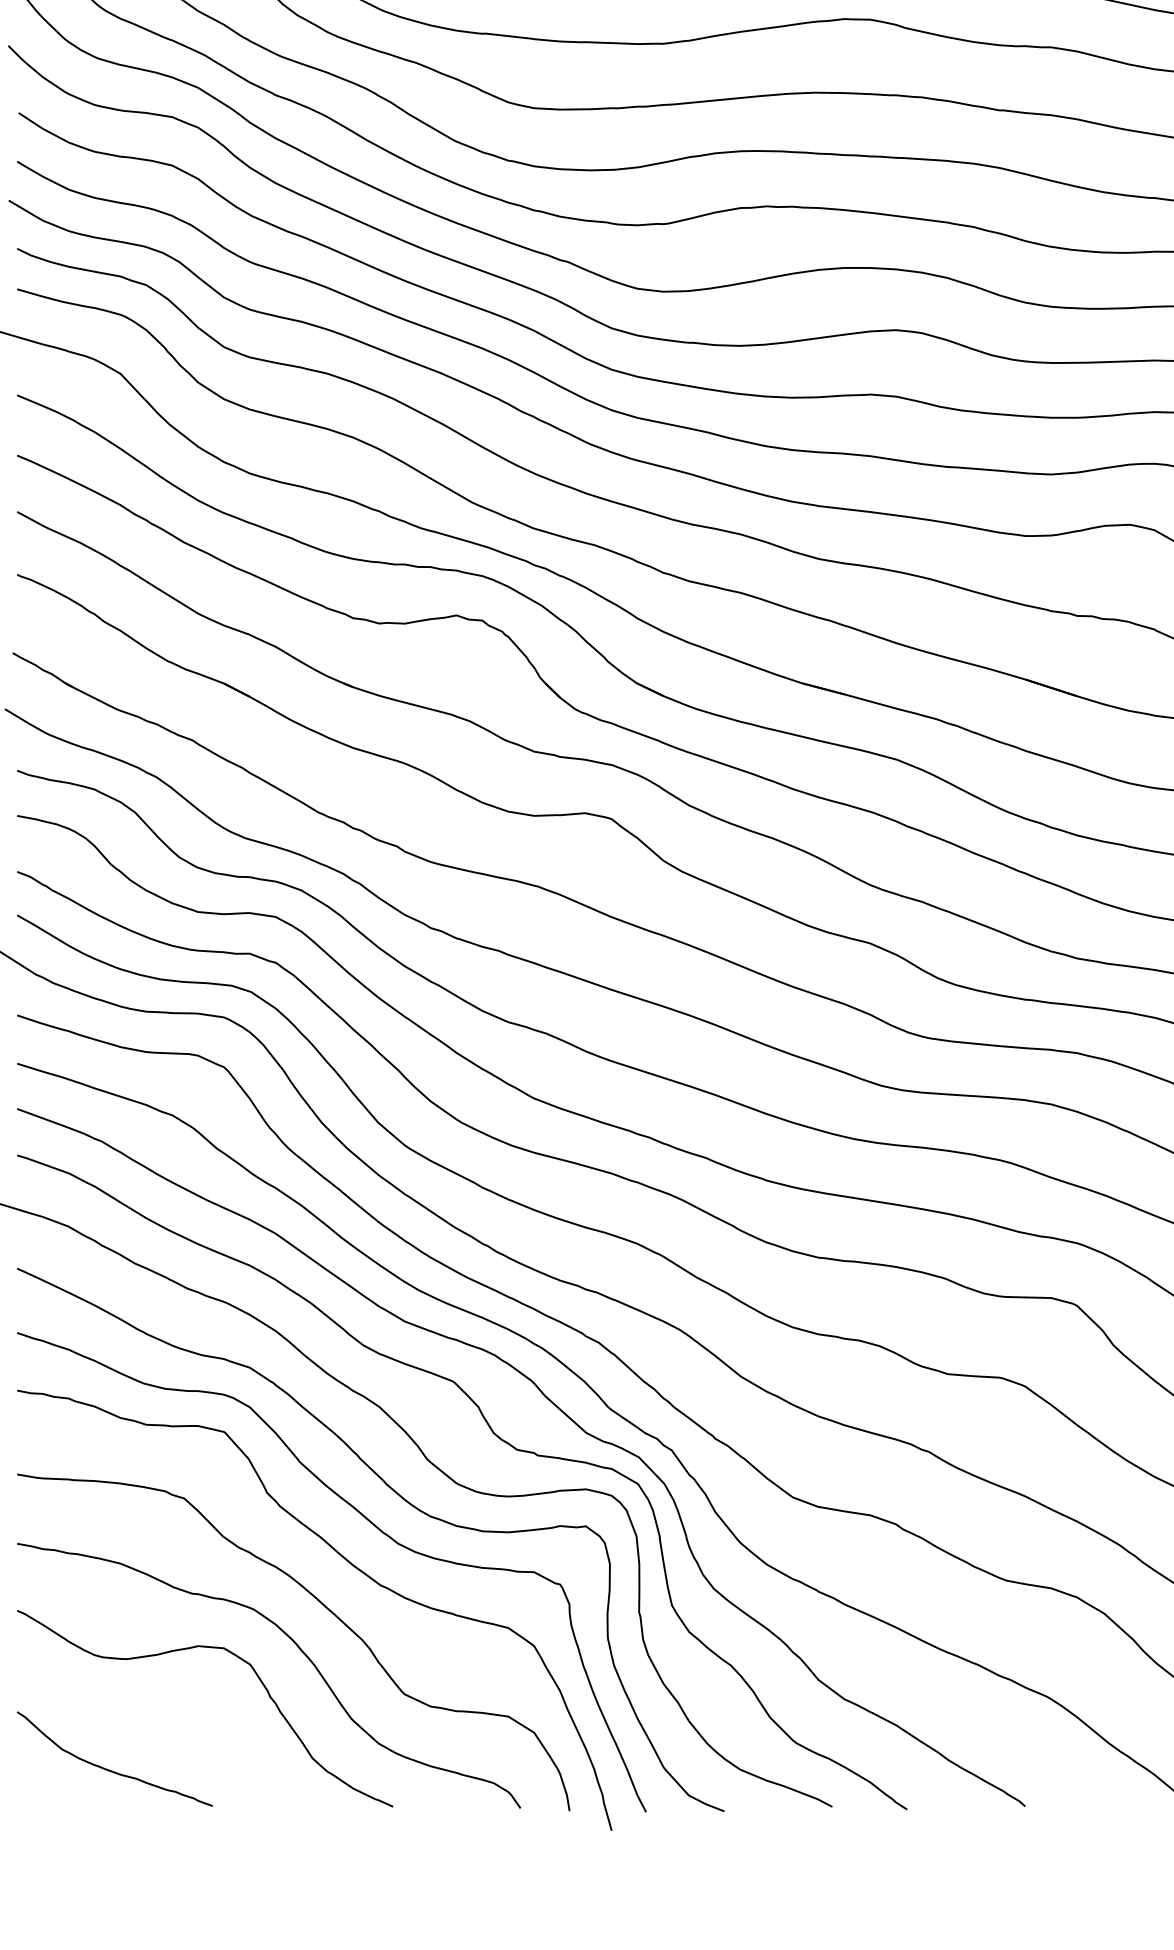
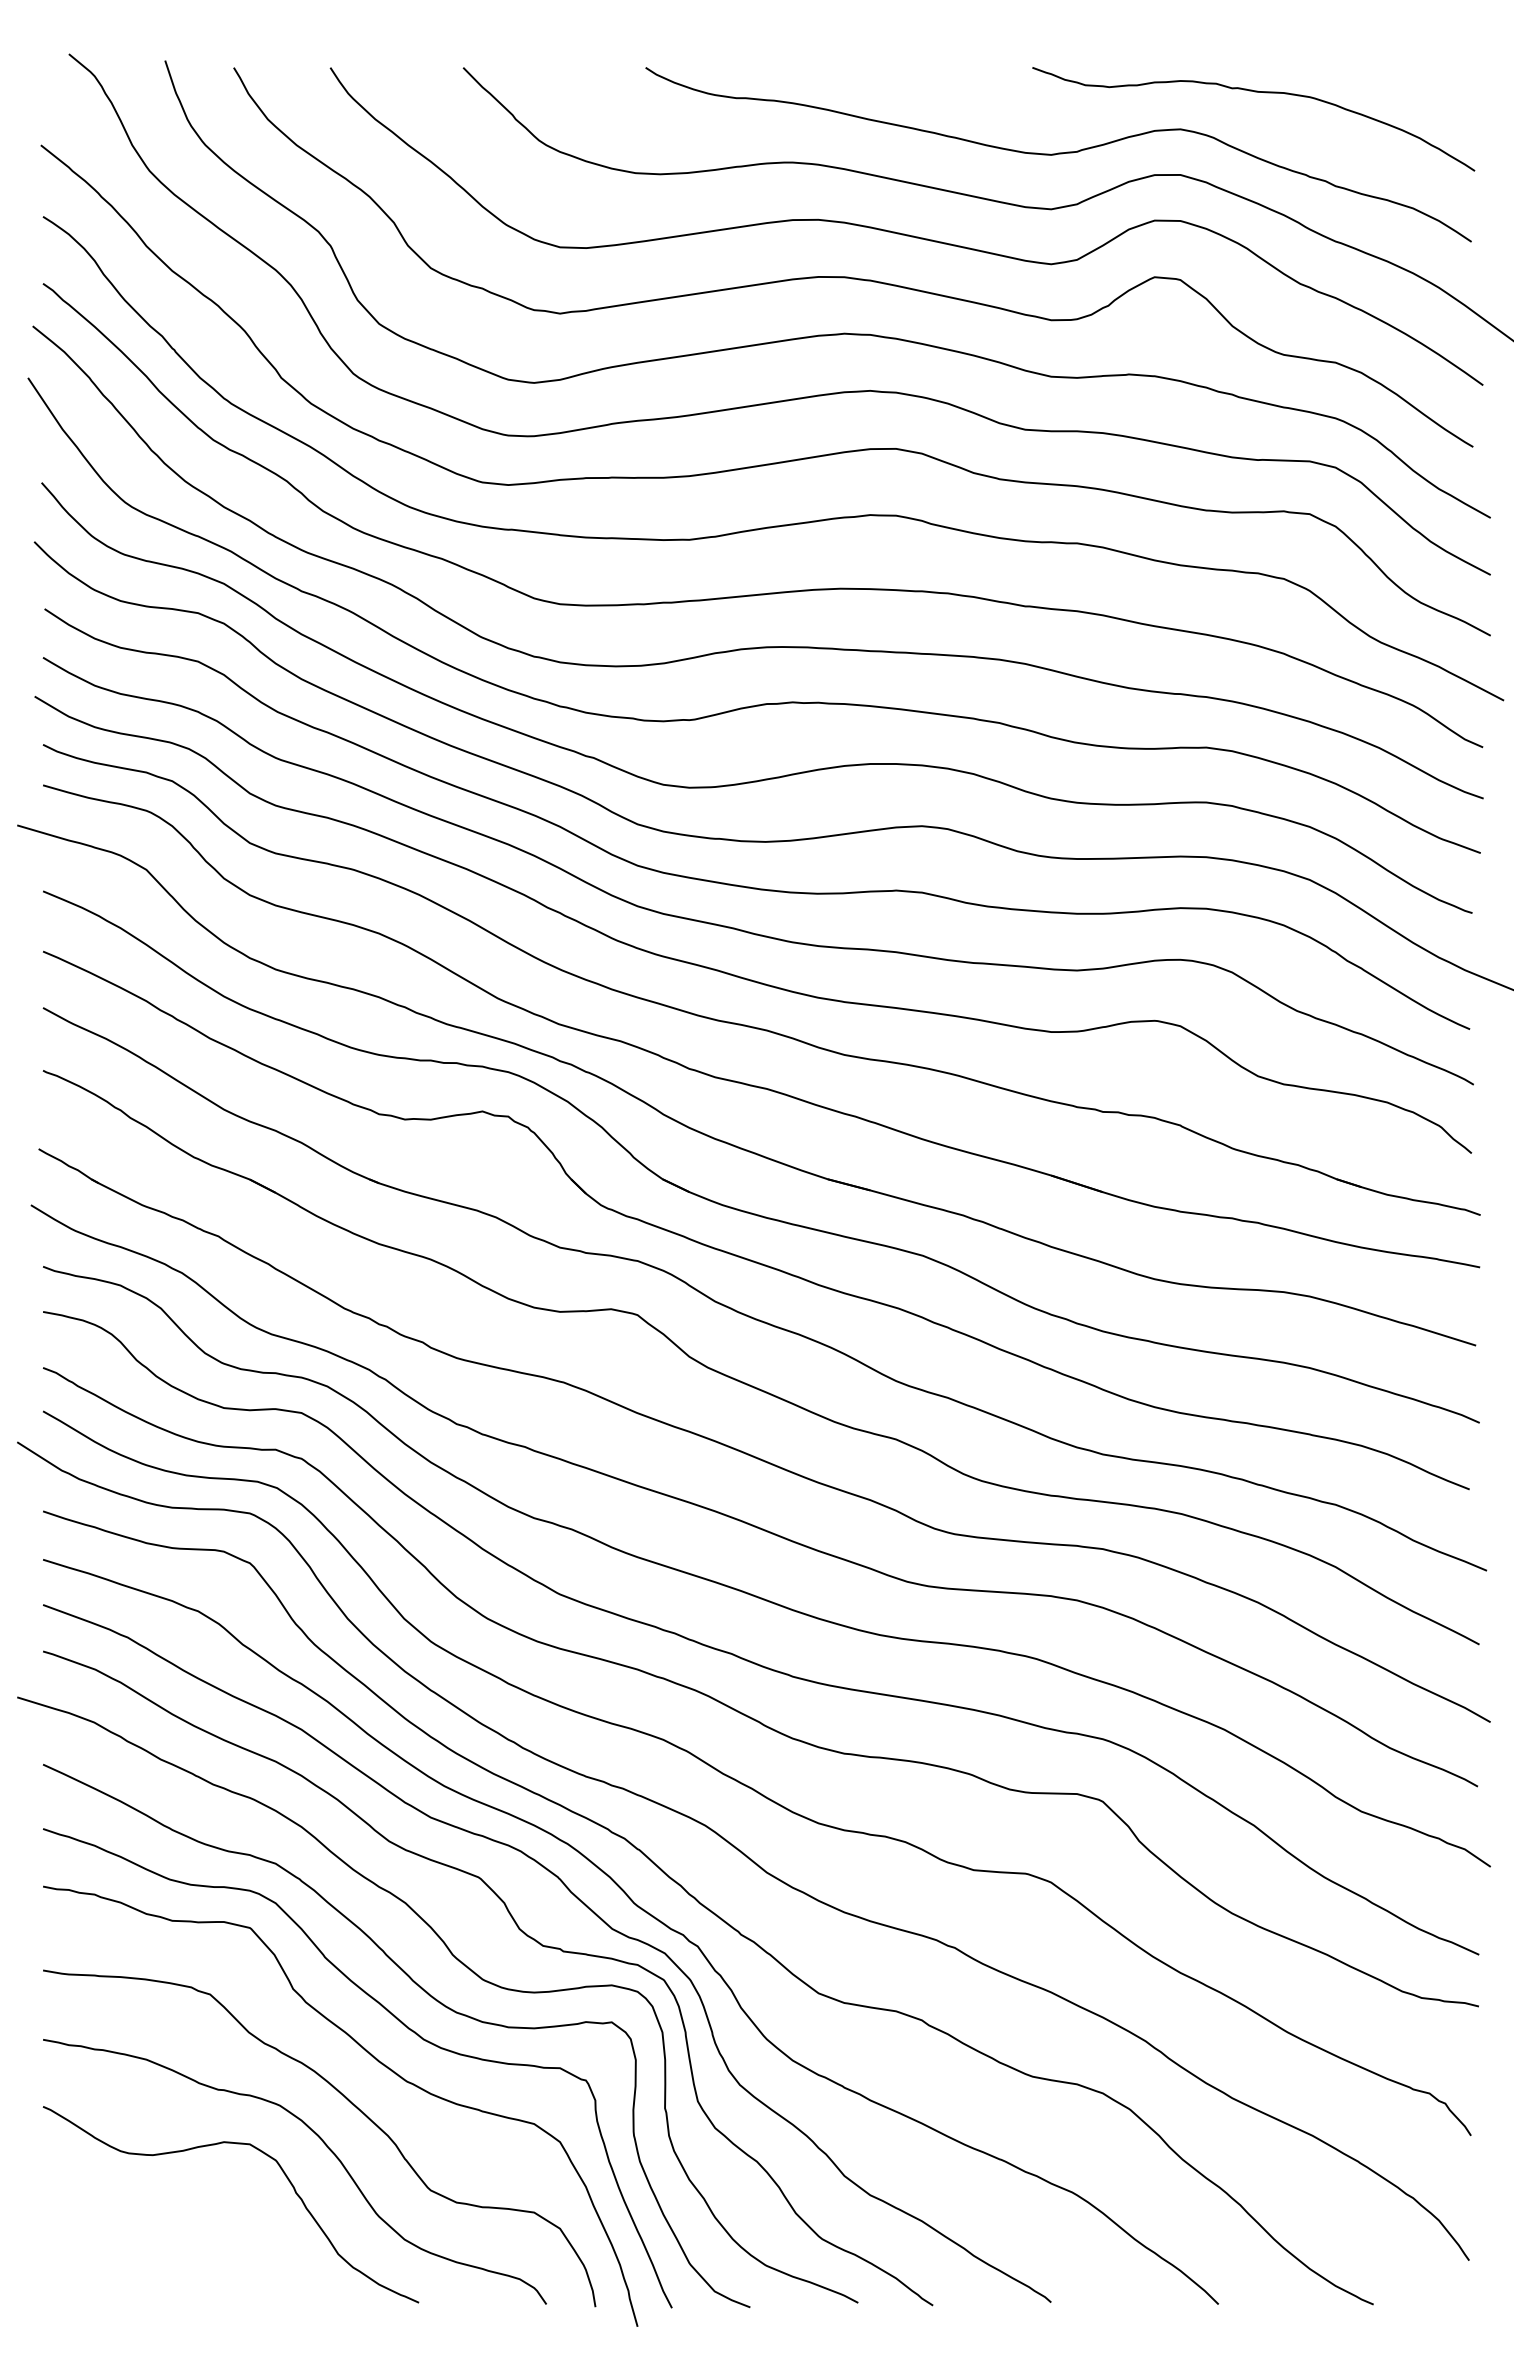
curve: (109, 1769) -> (135, 2265), removed

